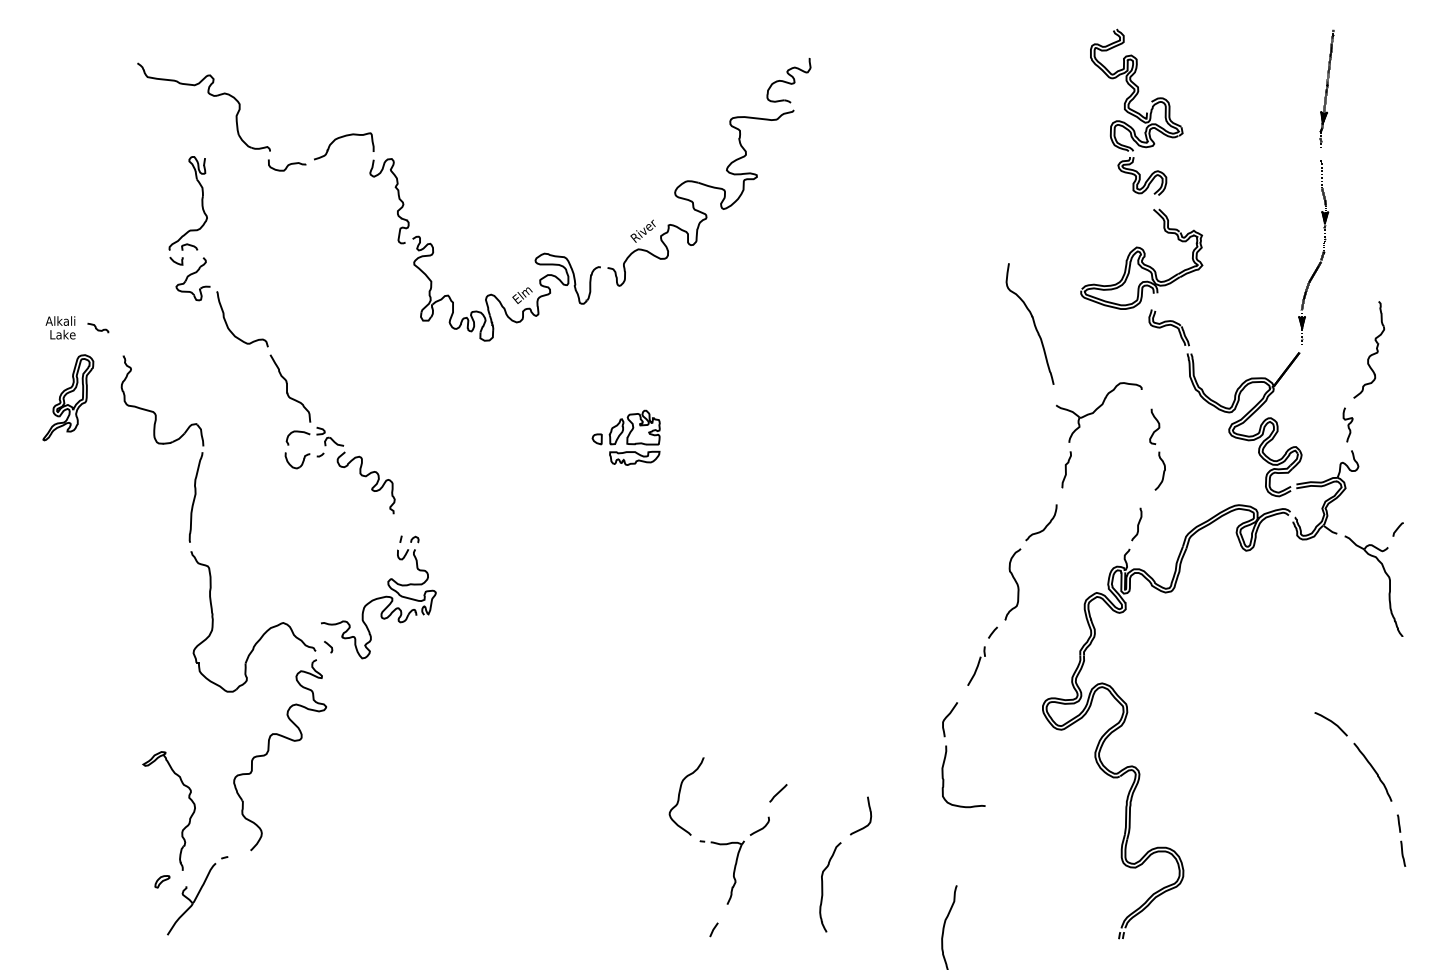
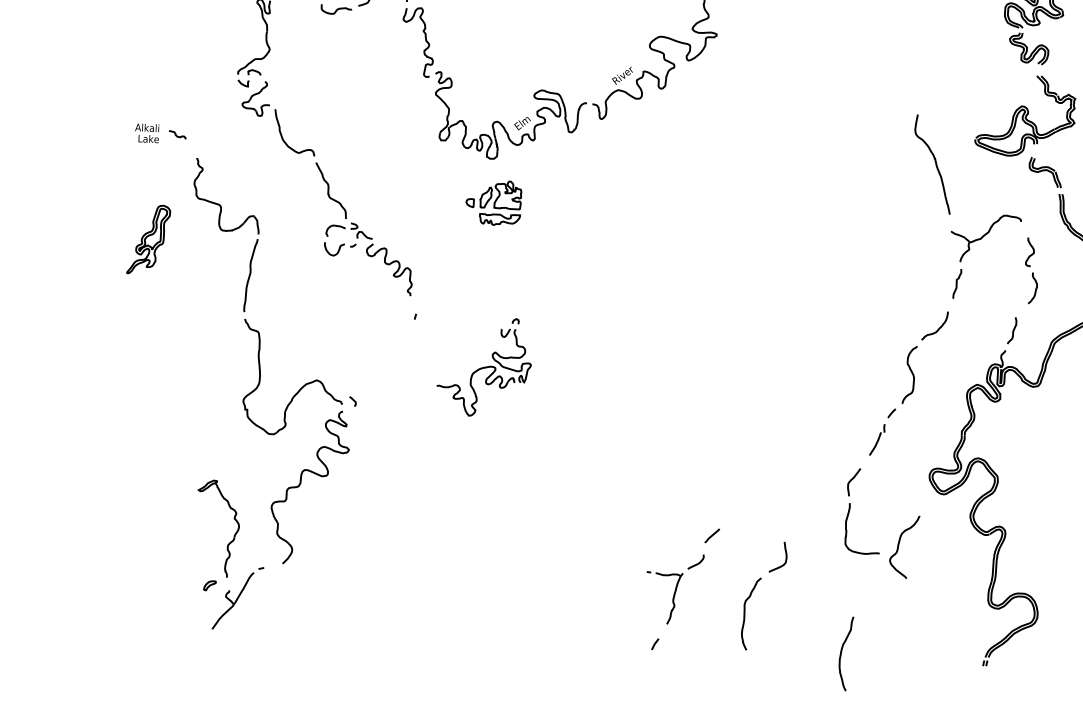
part: (68, 397) -> (148, 239), moved
part: (625, 437) -> (493, 202), moved
part: (378, 597) -> (484, 366), moved
curve: (680, 793) -> (899, 544), moved

